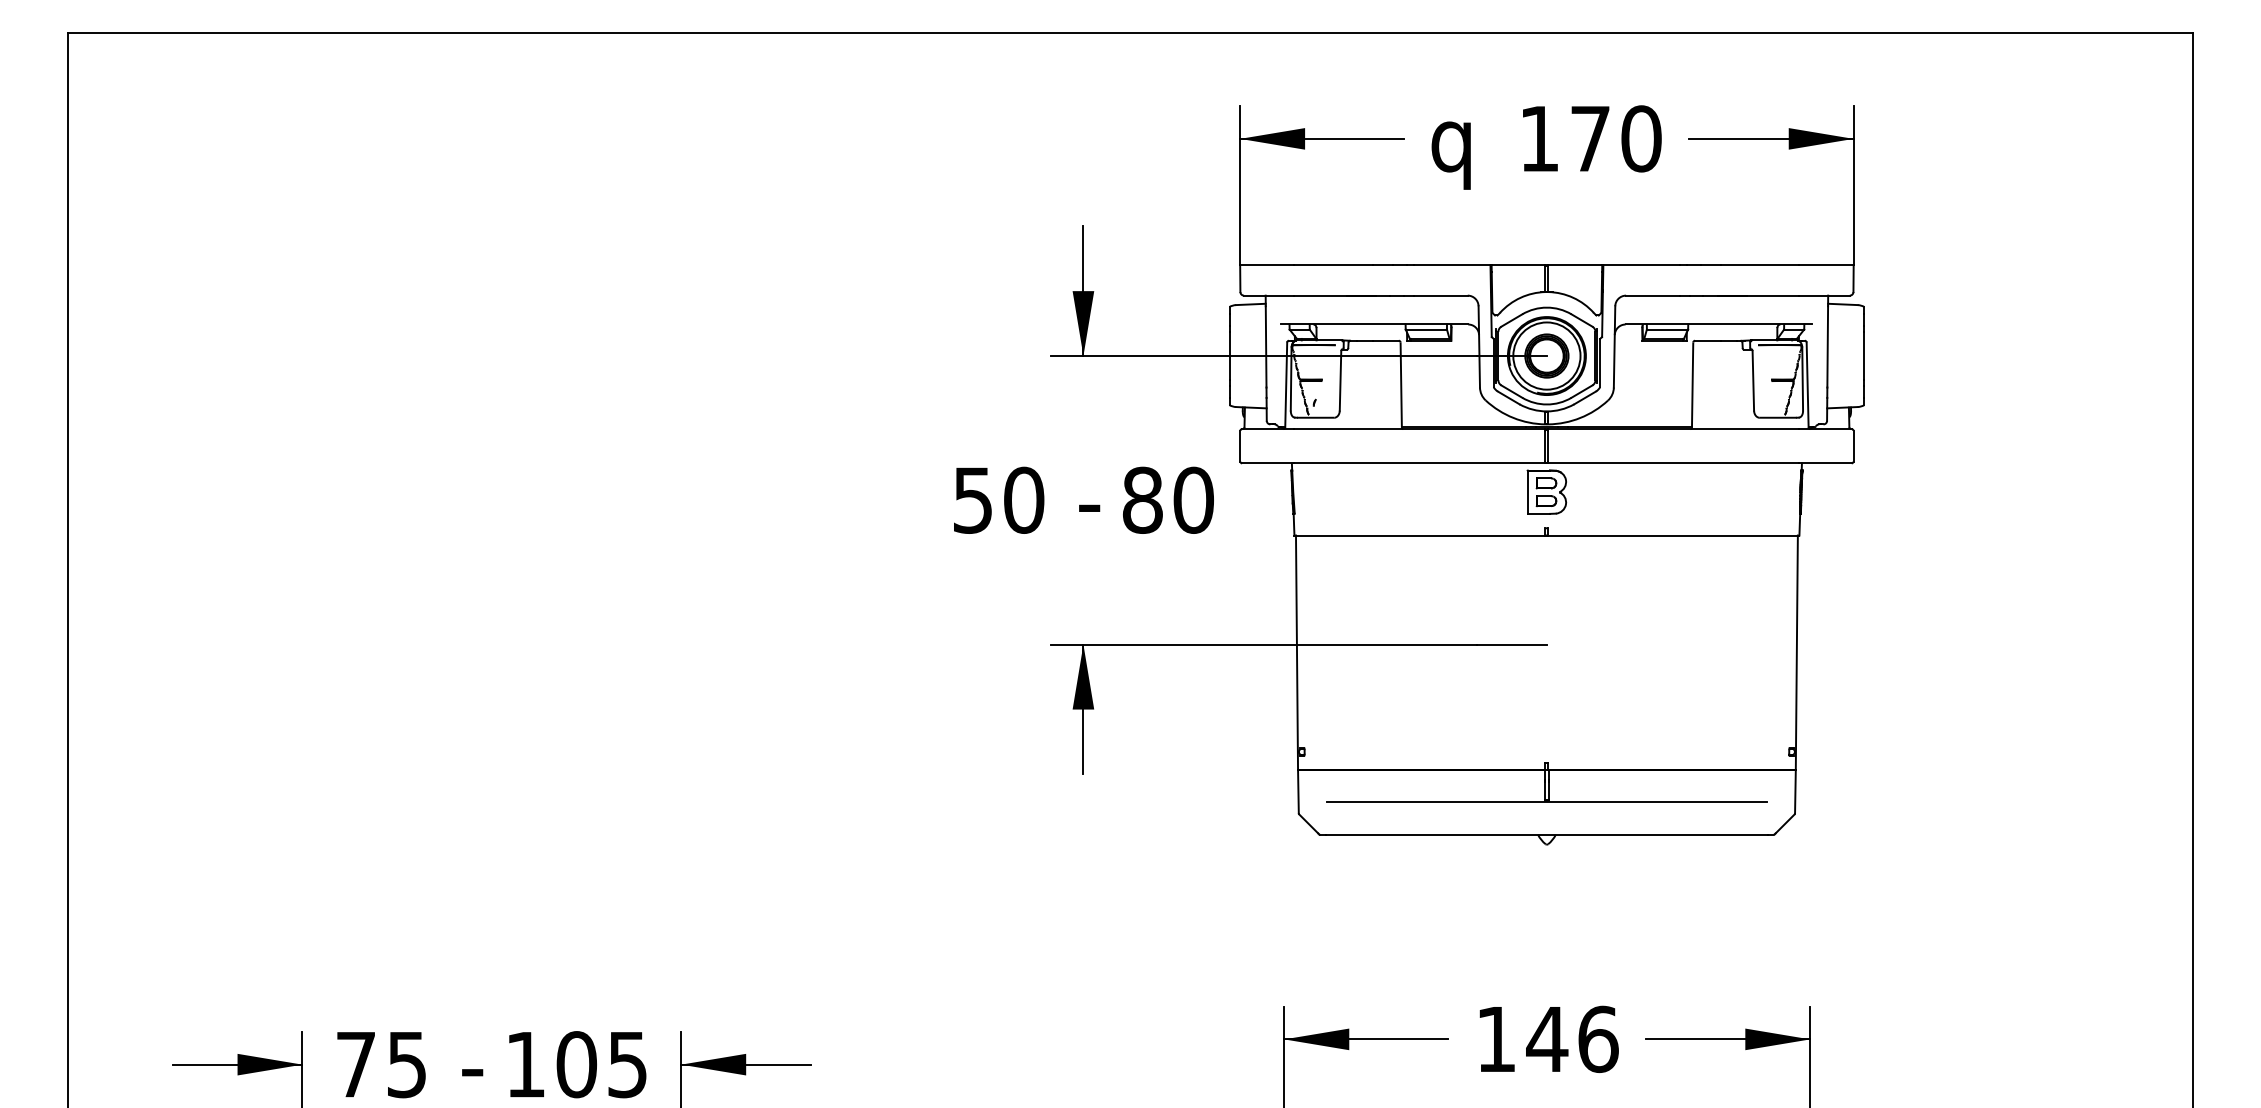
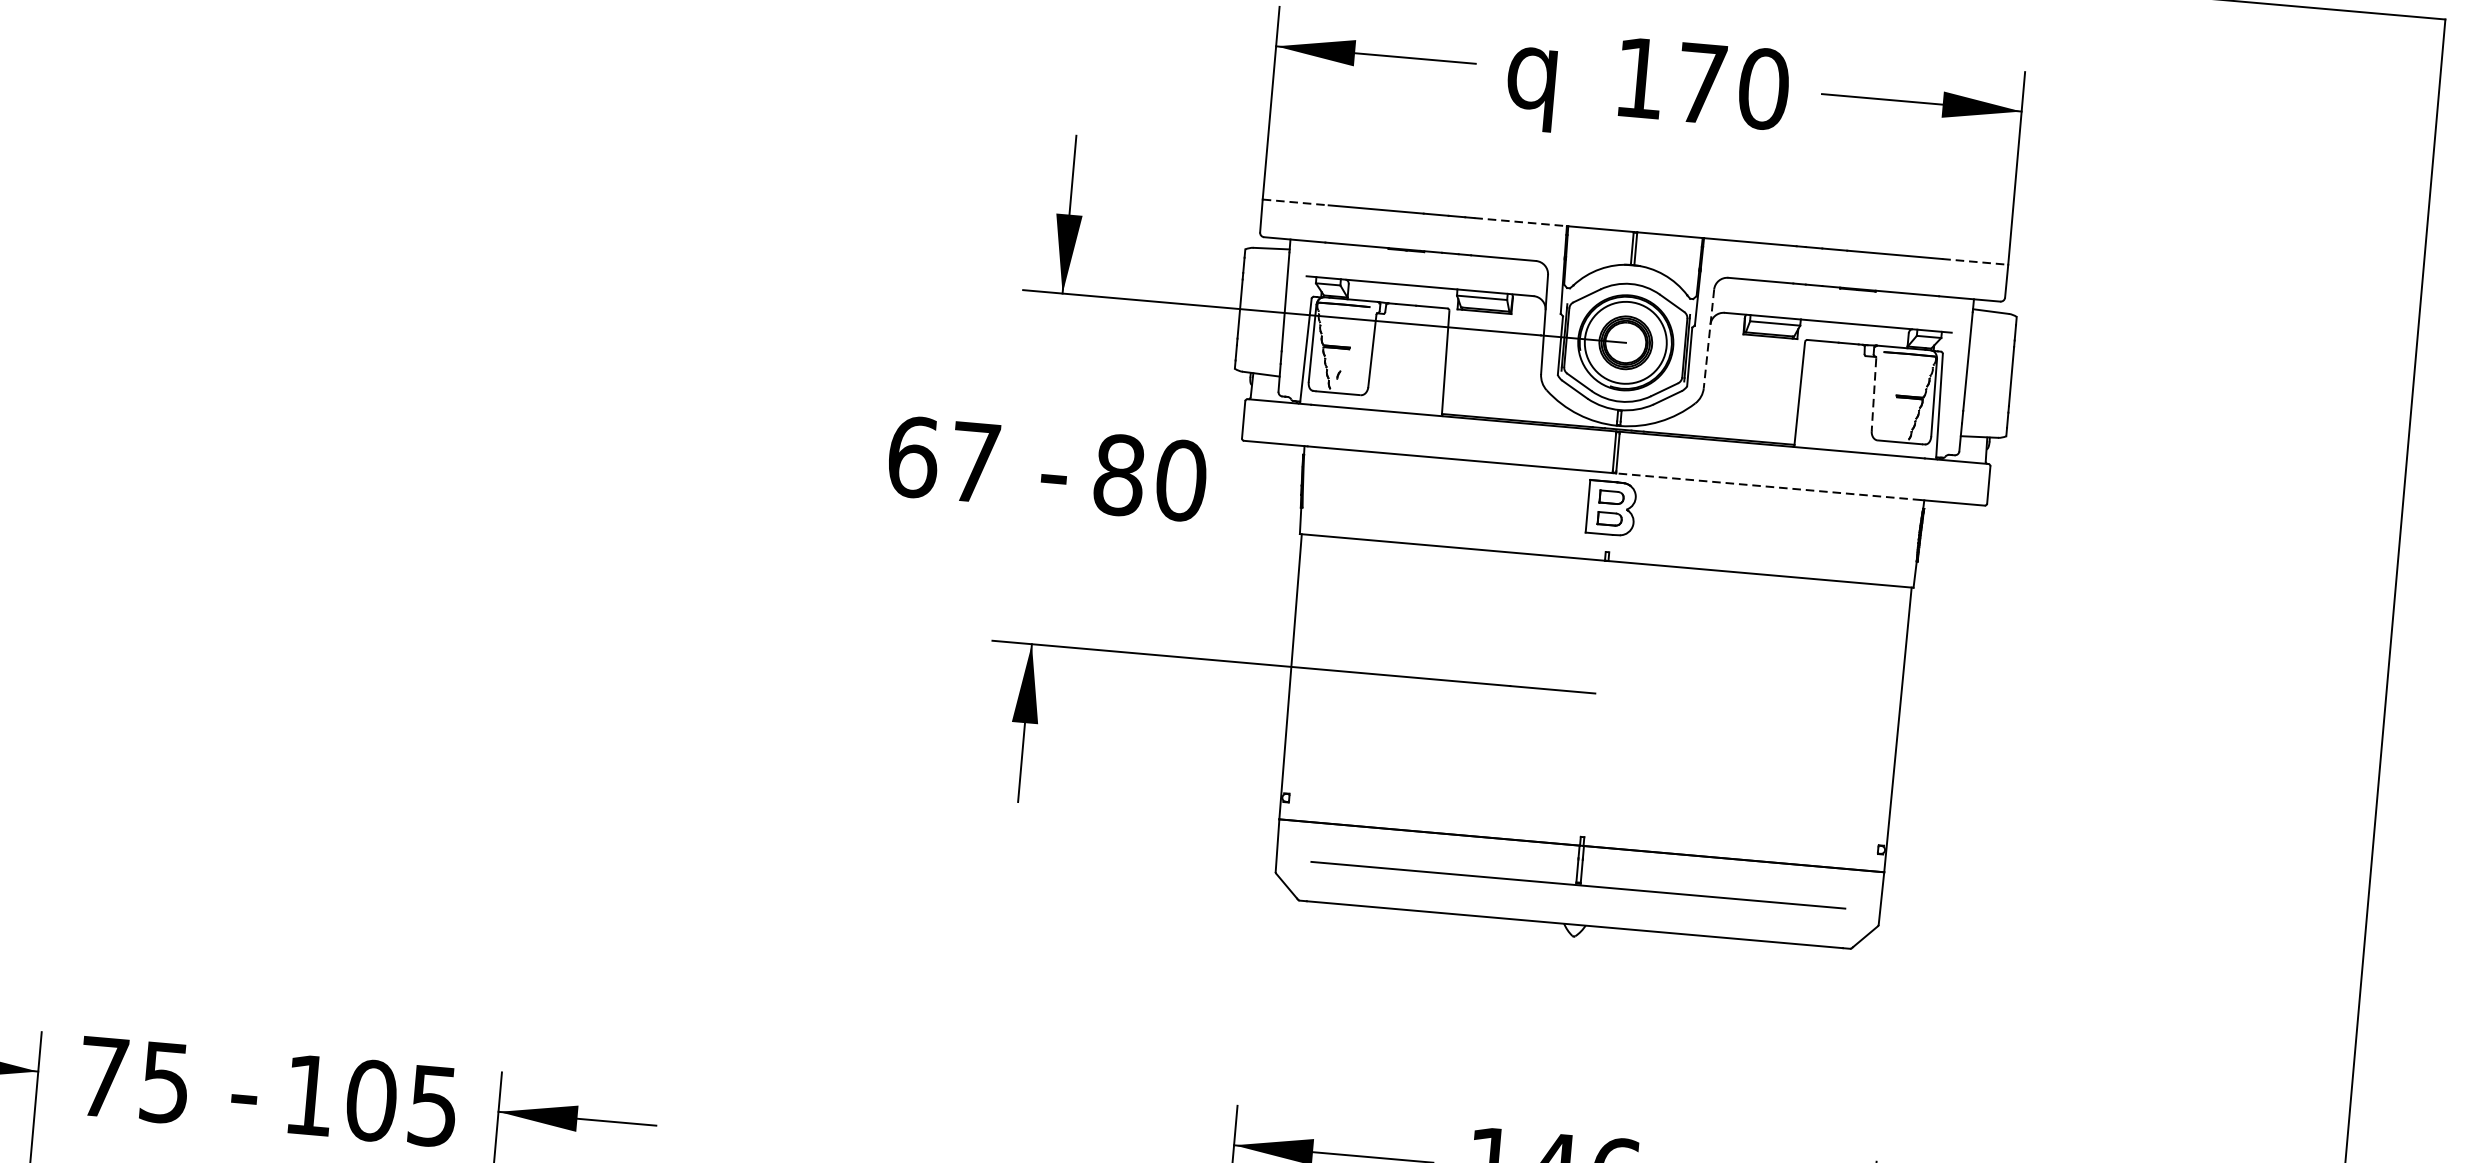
line: (1267, 264) -> (1295, 201), solid -> dashed
line: (1452, 264) -> (1520, 221), solid -> dashed
line: (1827, 264) -> (1976, 261), solid -> dashed
line: (1614, 346) -> (1708, 338), solid -> dashed
line: (1753, 380) -> (1874, 394), solid -> dashed
line: (1673, 463) -> (1768, 486), solid -> dashed
text: (998, 499) -> (944, 458), 50 -> 67

